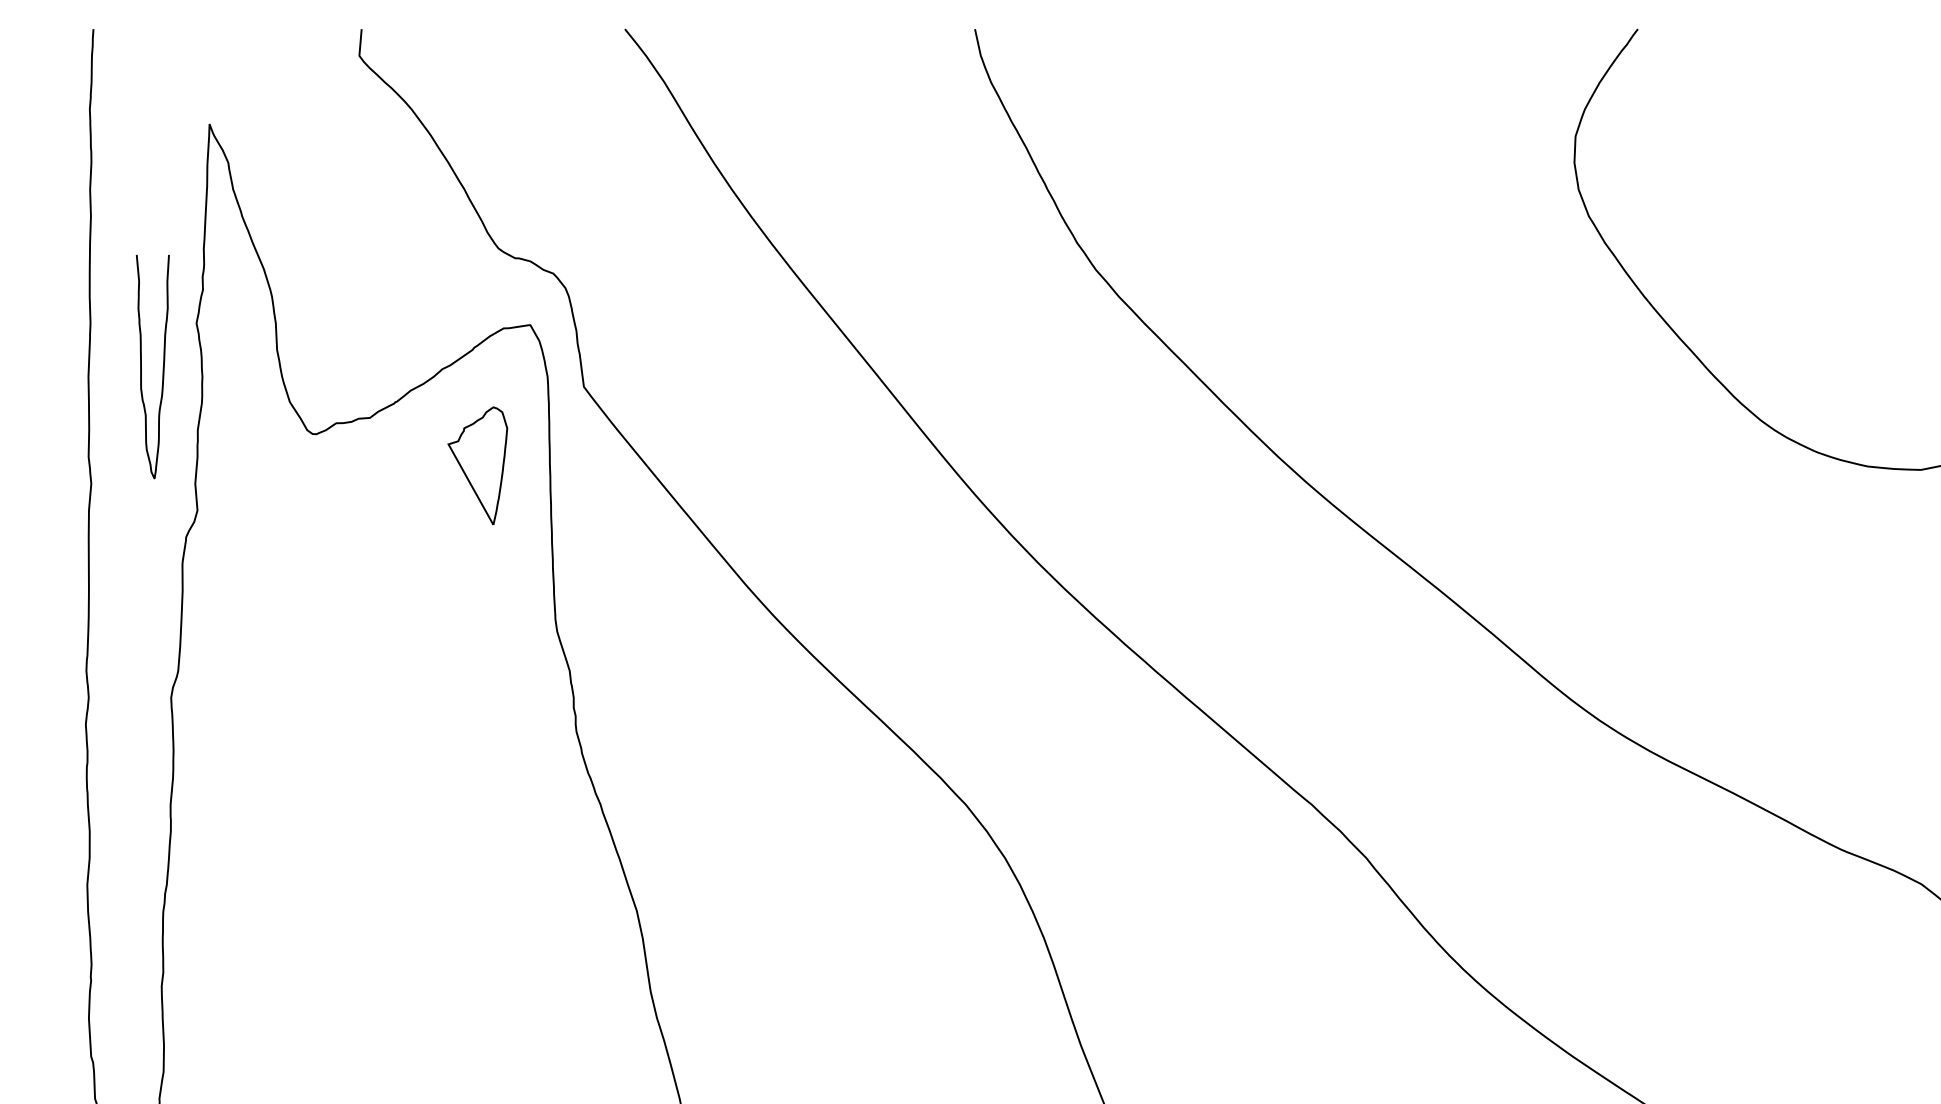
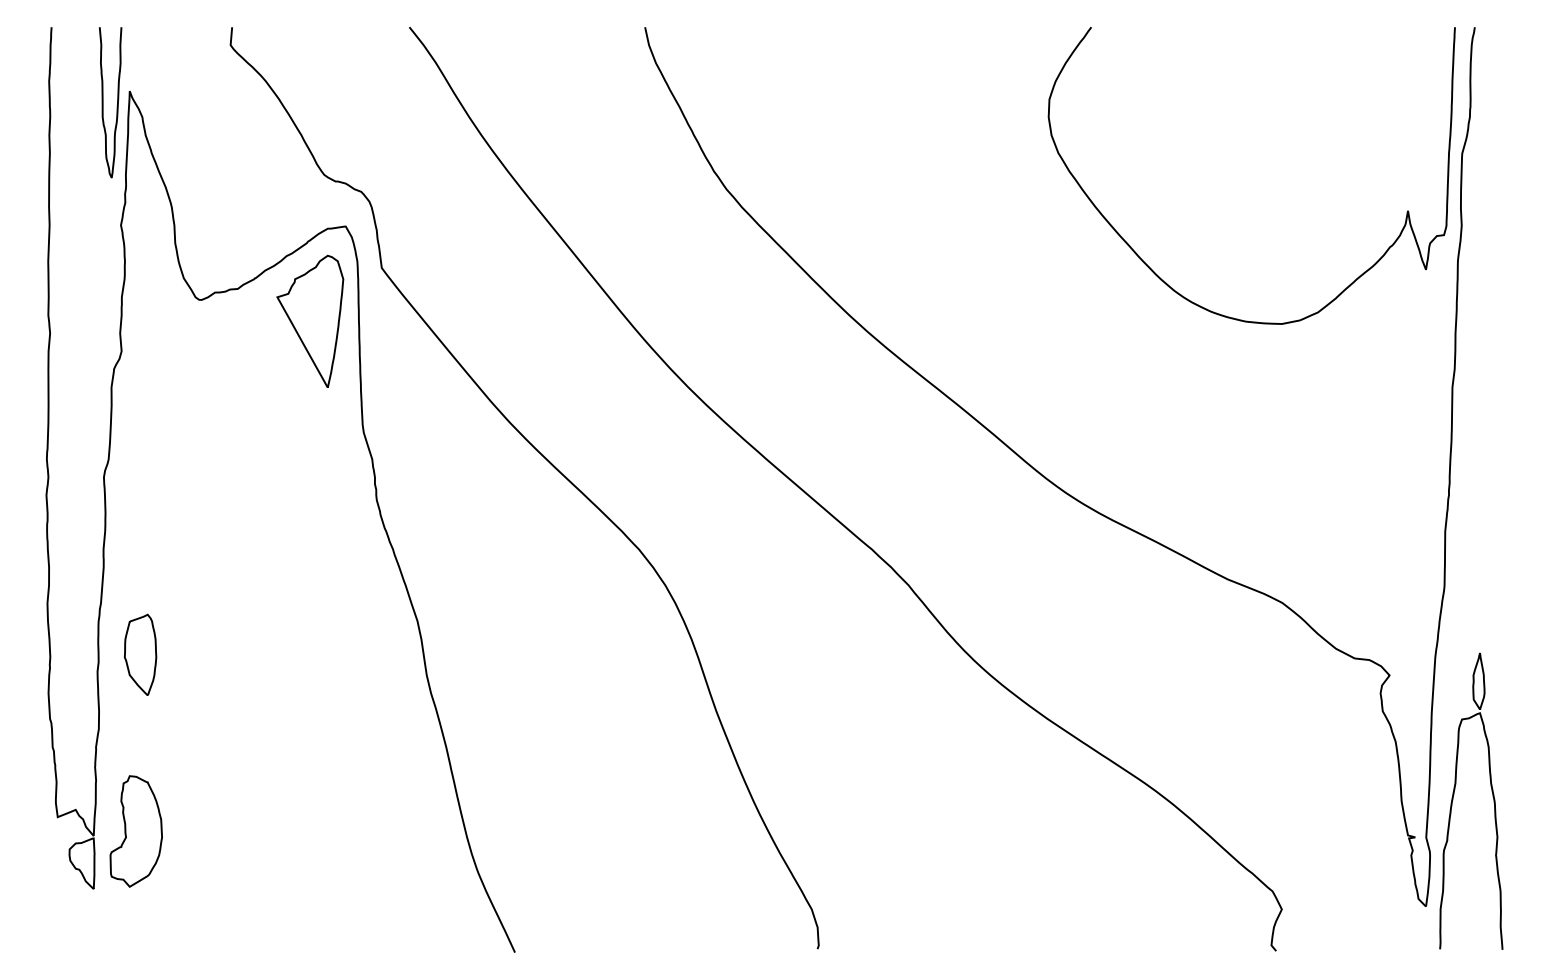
curve: (142, 366) -> (103, 102), moved
part: (478, 464) -> (310, 320), size x1.67
part: (225, 960) -> (140, 654), added

